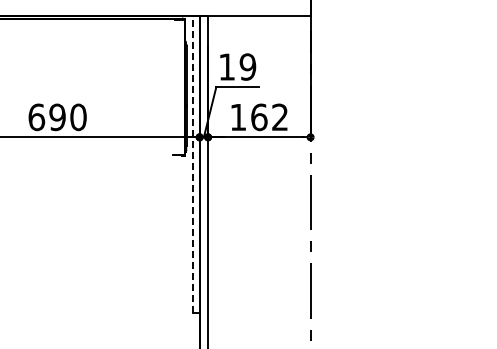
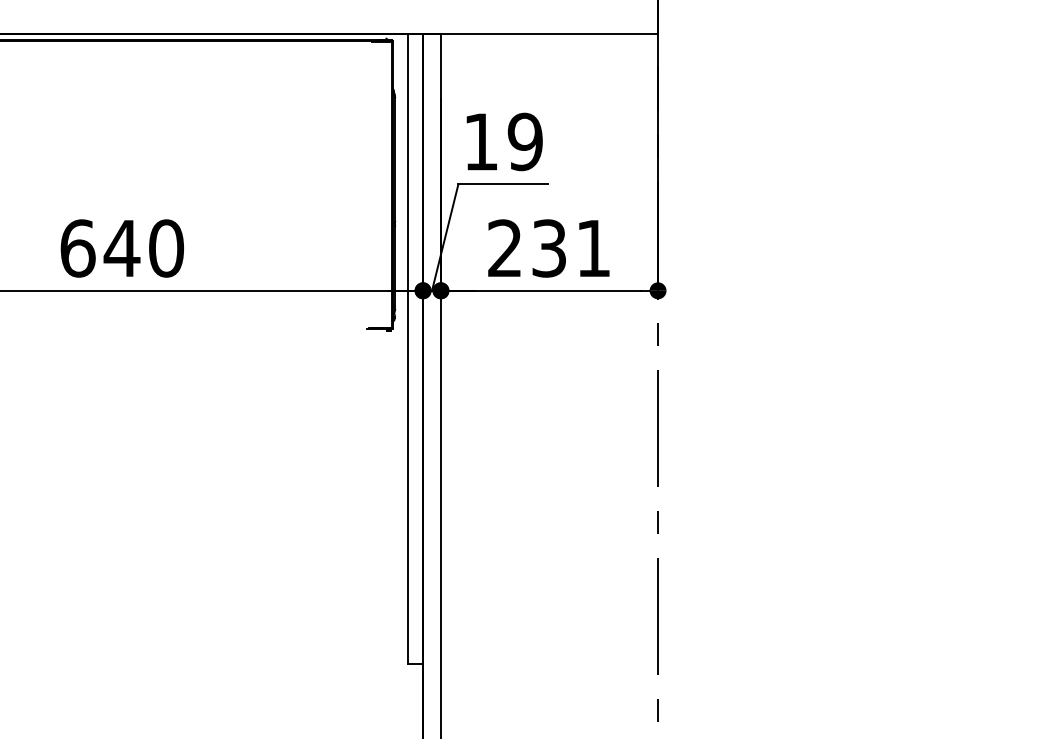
text: (57, 117) -> (121, 248), 690 -> 640
text: (258, 117) -> (547, 248), 162 -> 231
line: (192, 164) -> (407, 348), dashed -> solid

